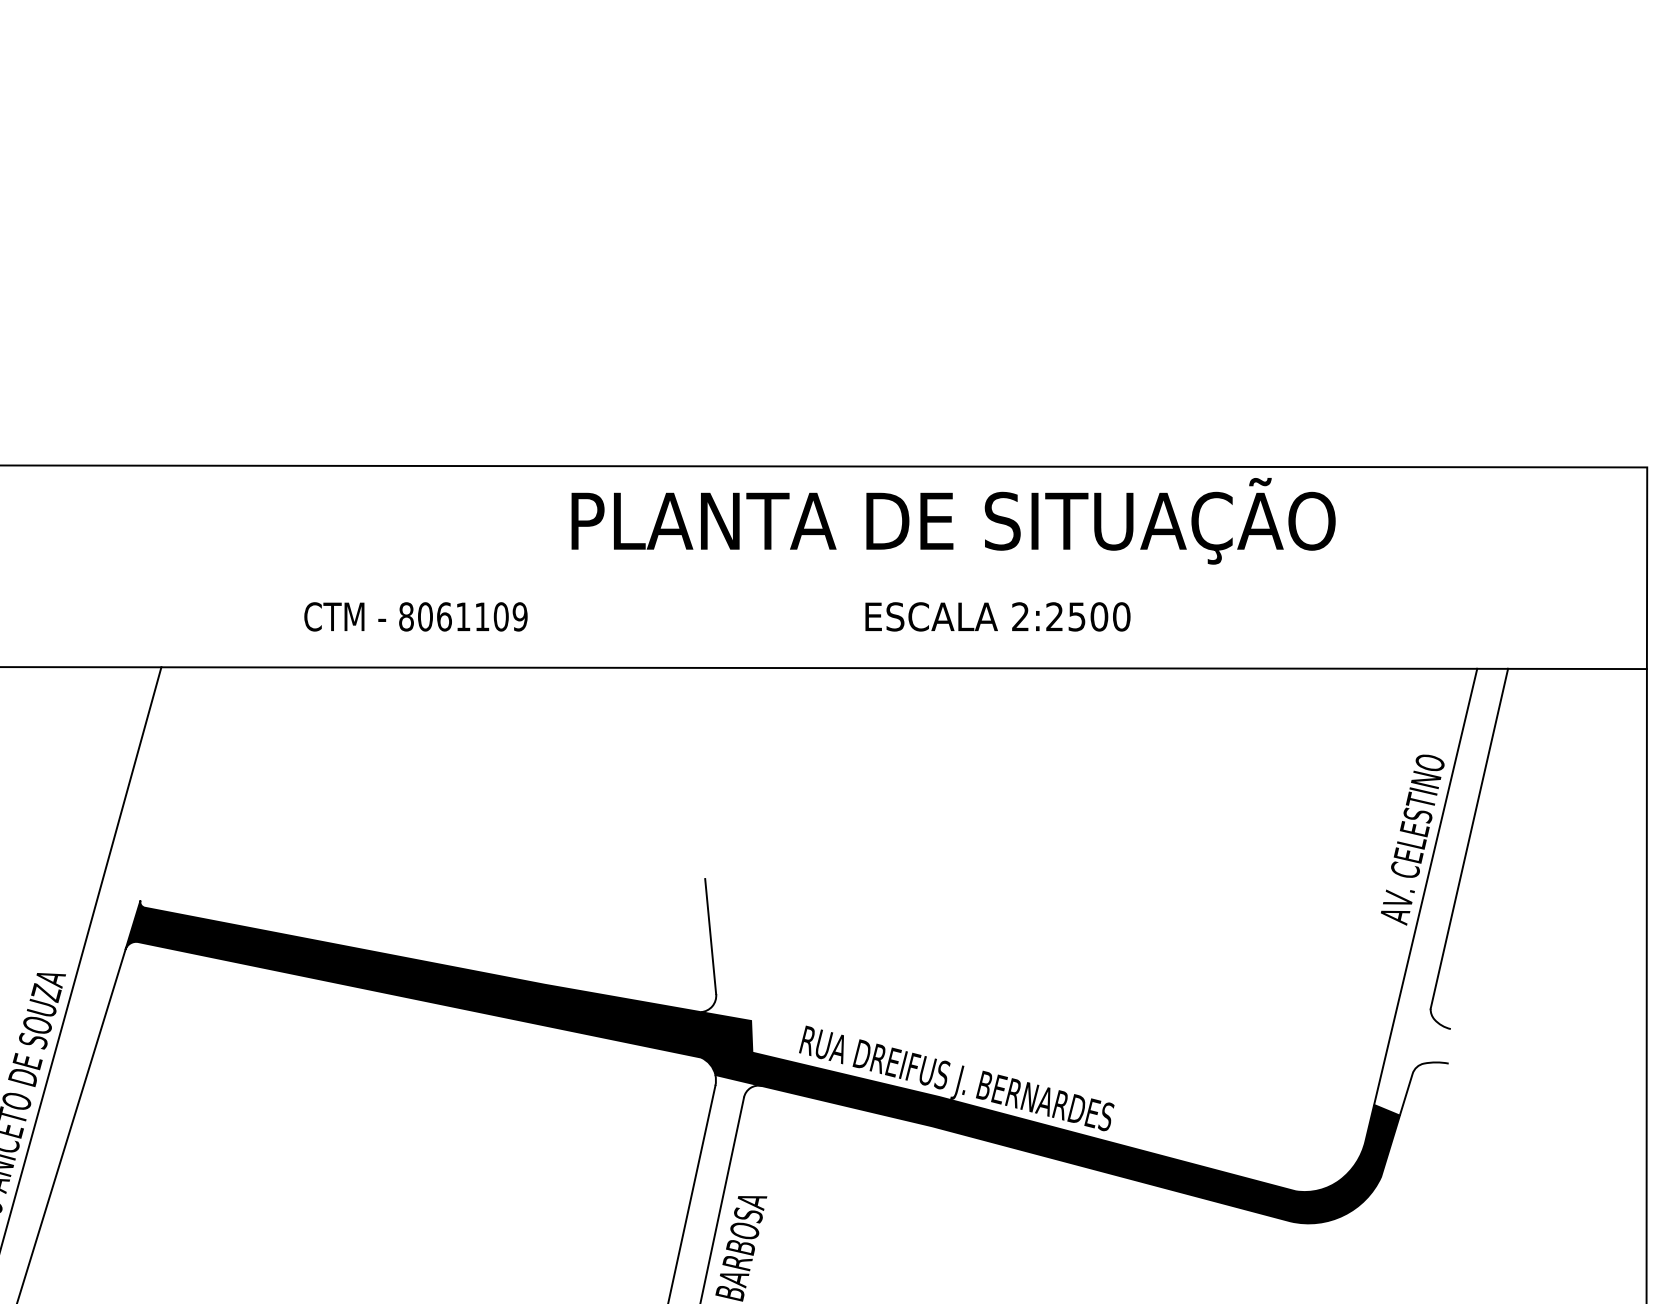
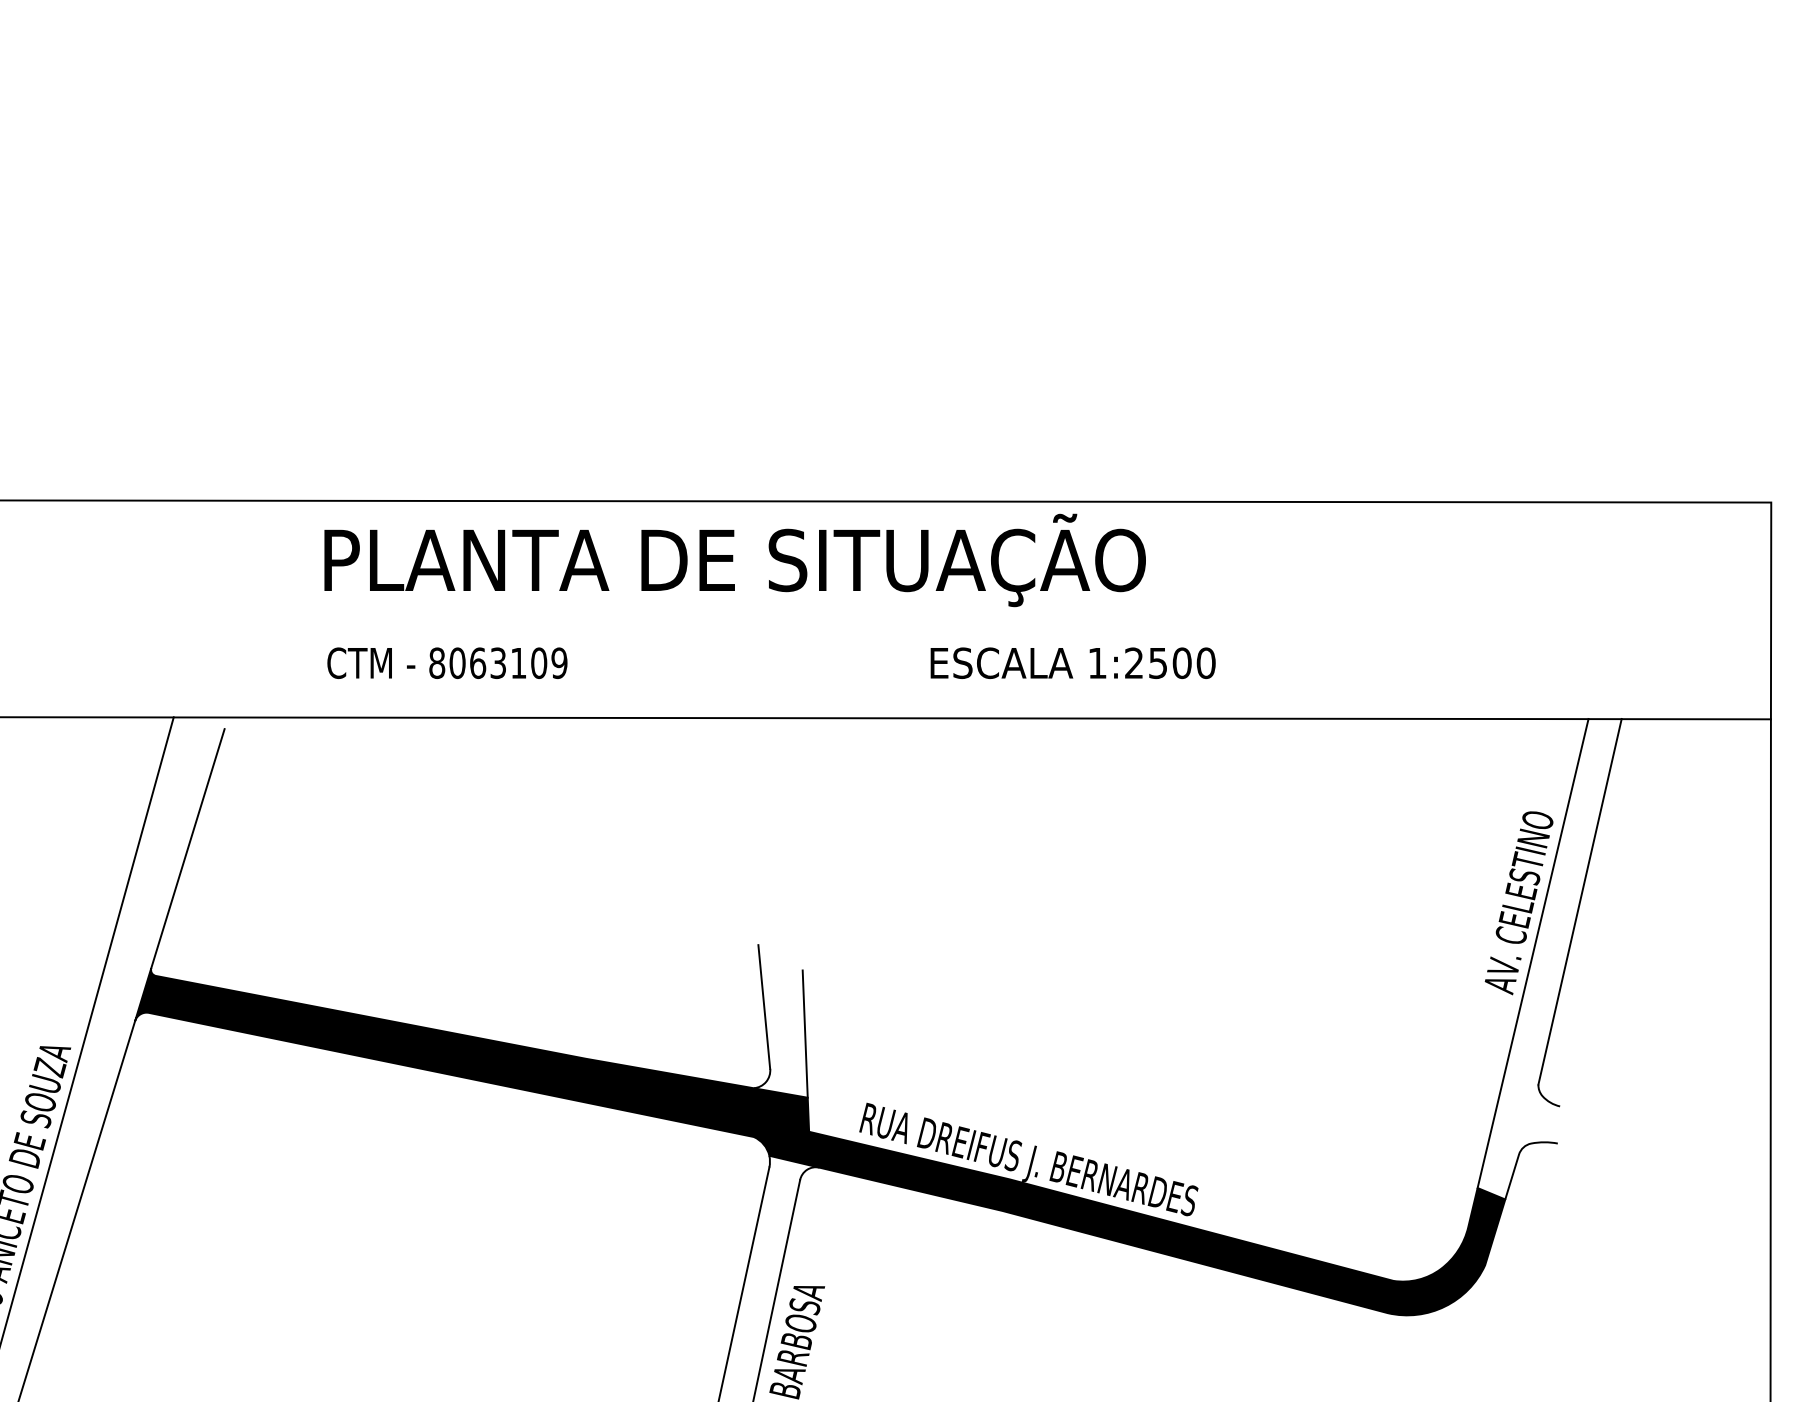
text: (953, 521) -> (735, 560), moved
text: (463, 616) -> (498, 662), 8061109 -> 8063109
text: (1020, 616) -> (1097, 662), 2:2500 -> 1:2500
line: (174, 789) -> (187, 848), added
line: (748, 961) -> (804, 1033), added

